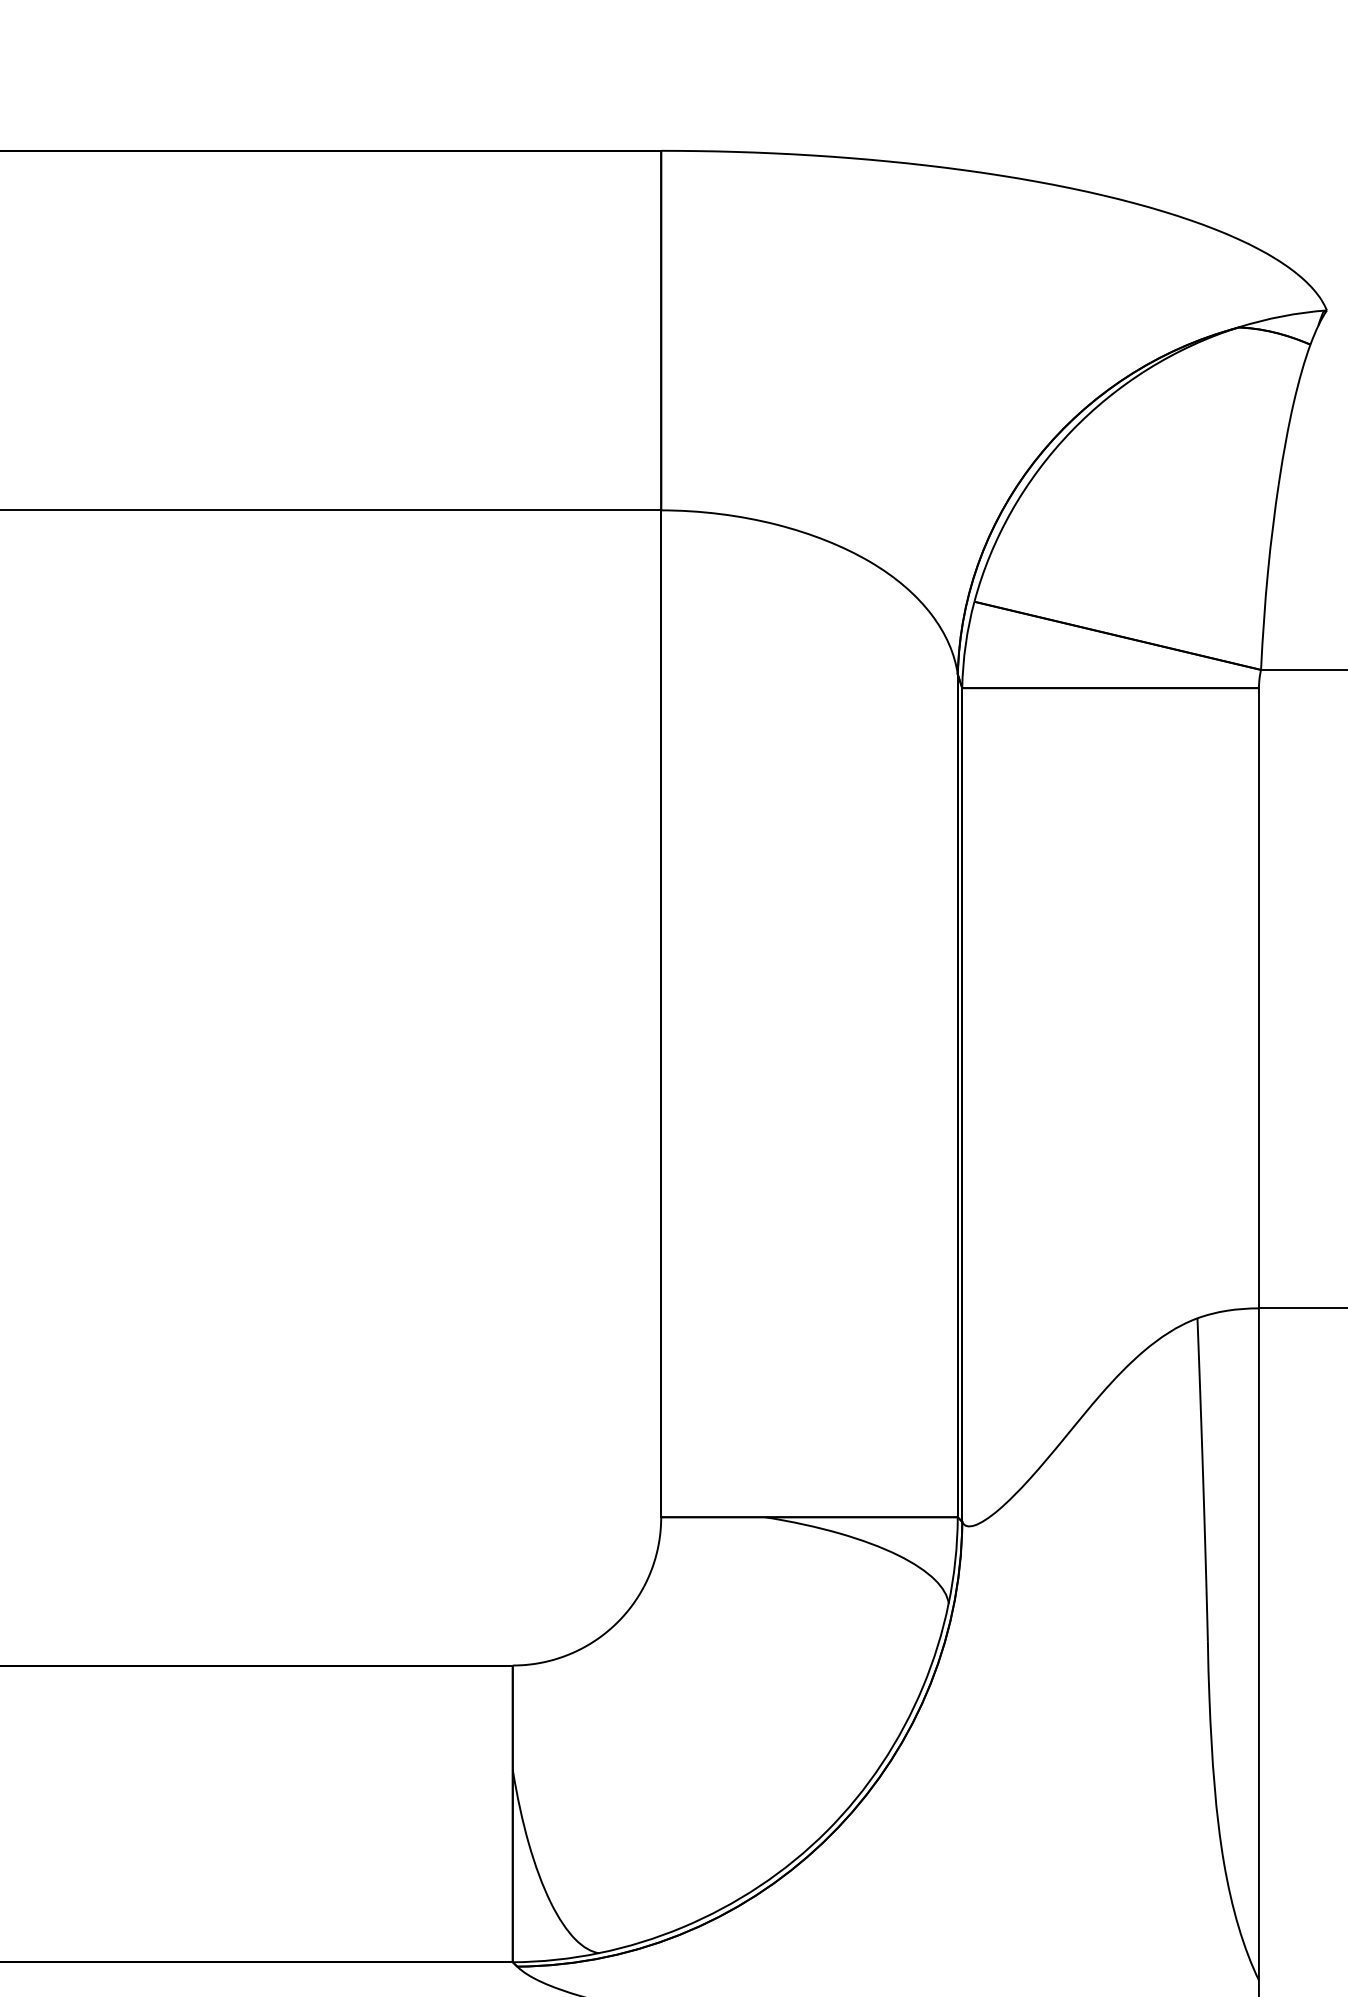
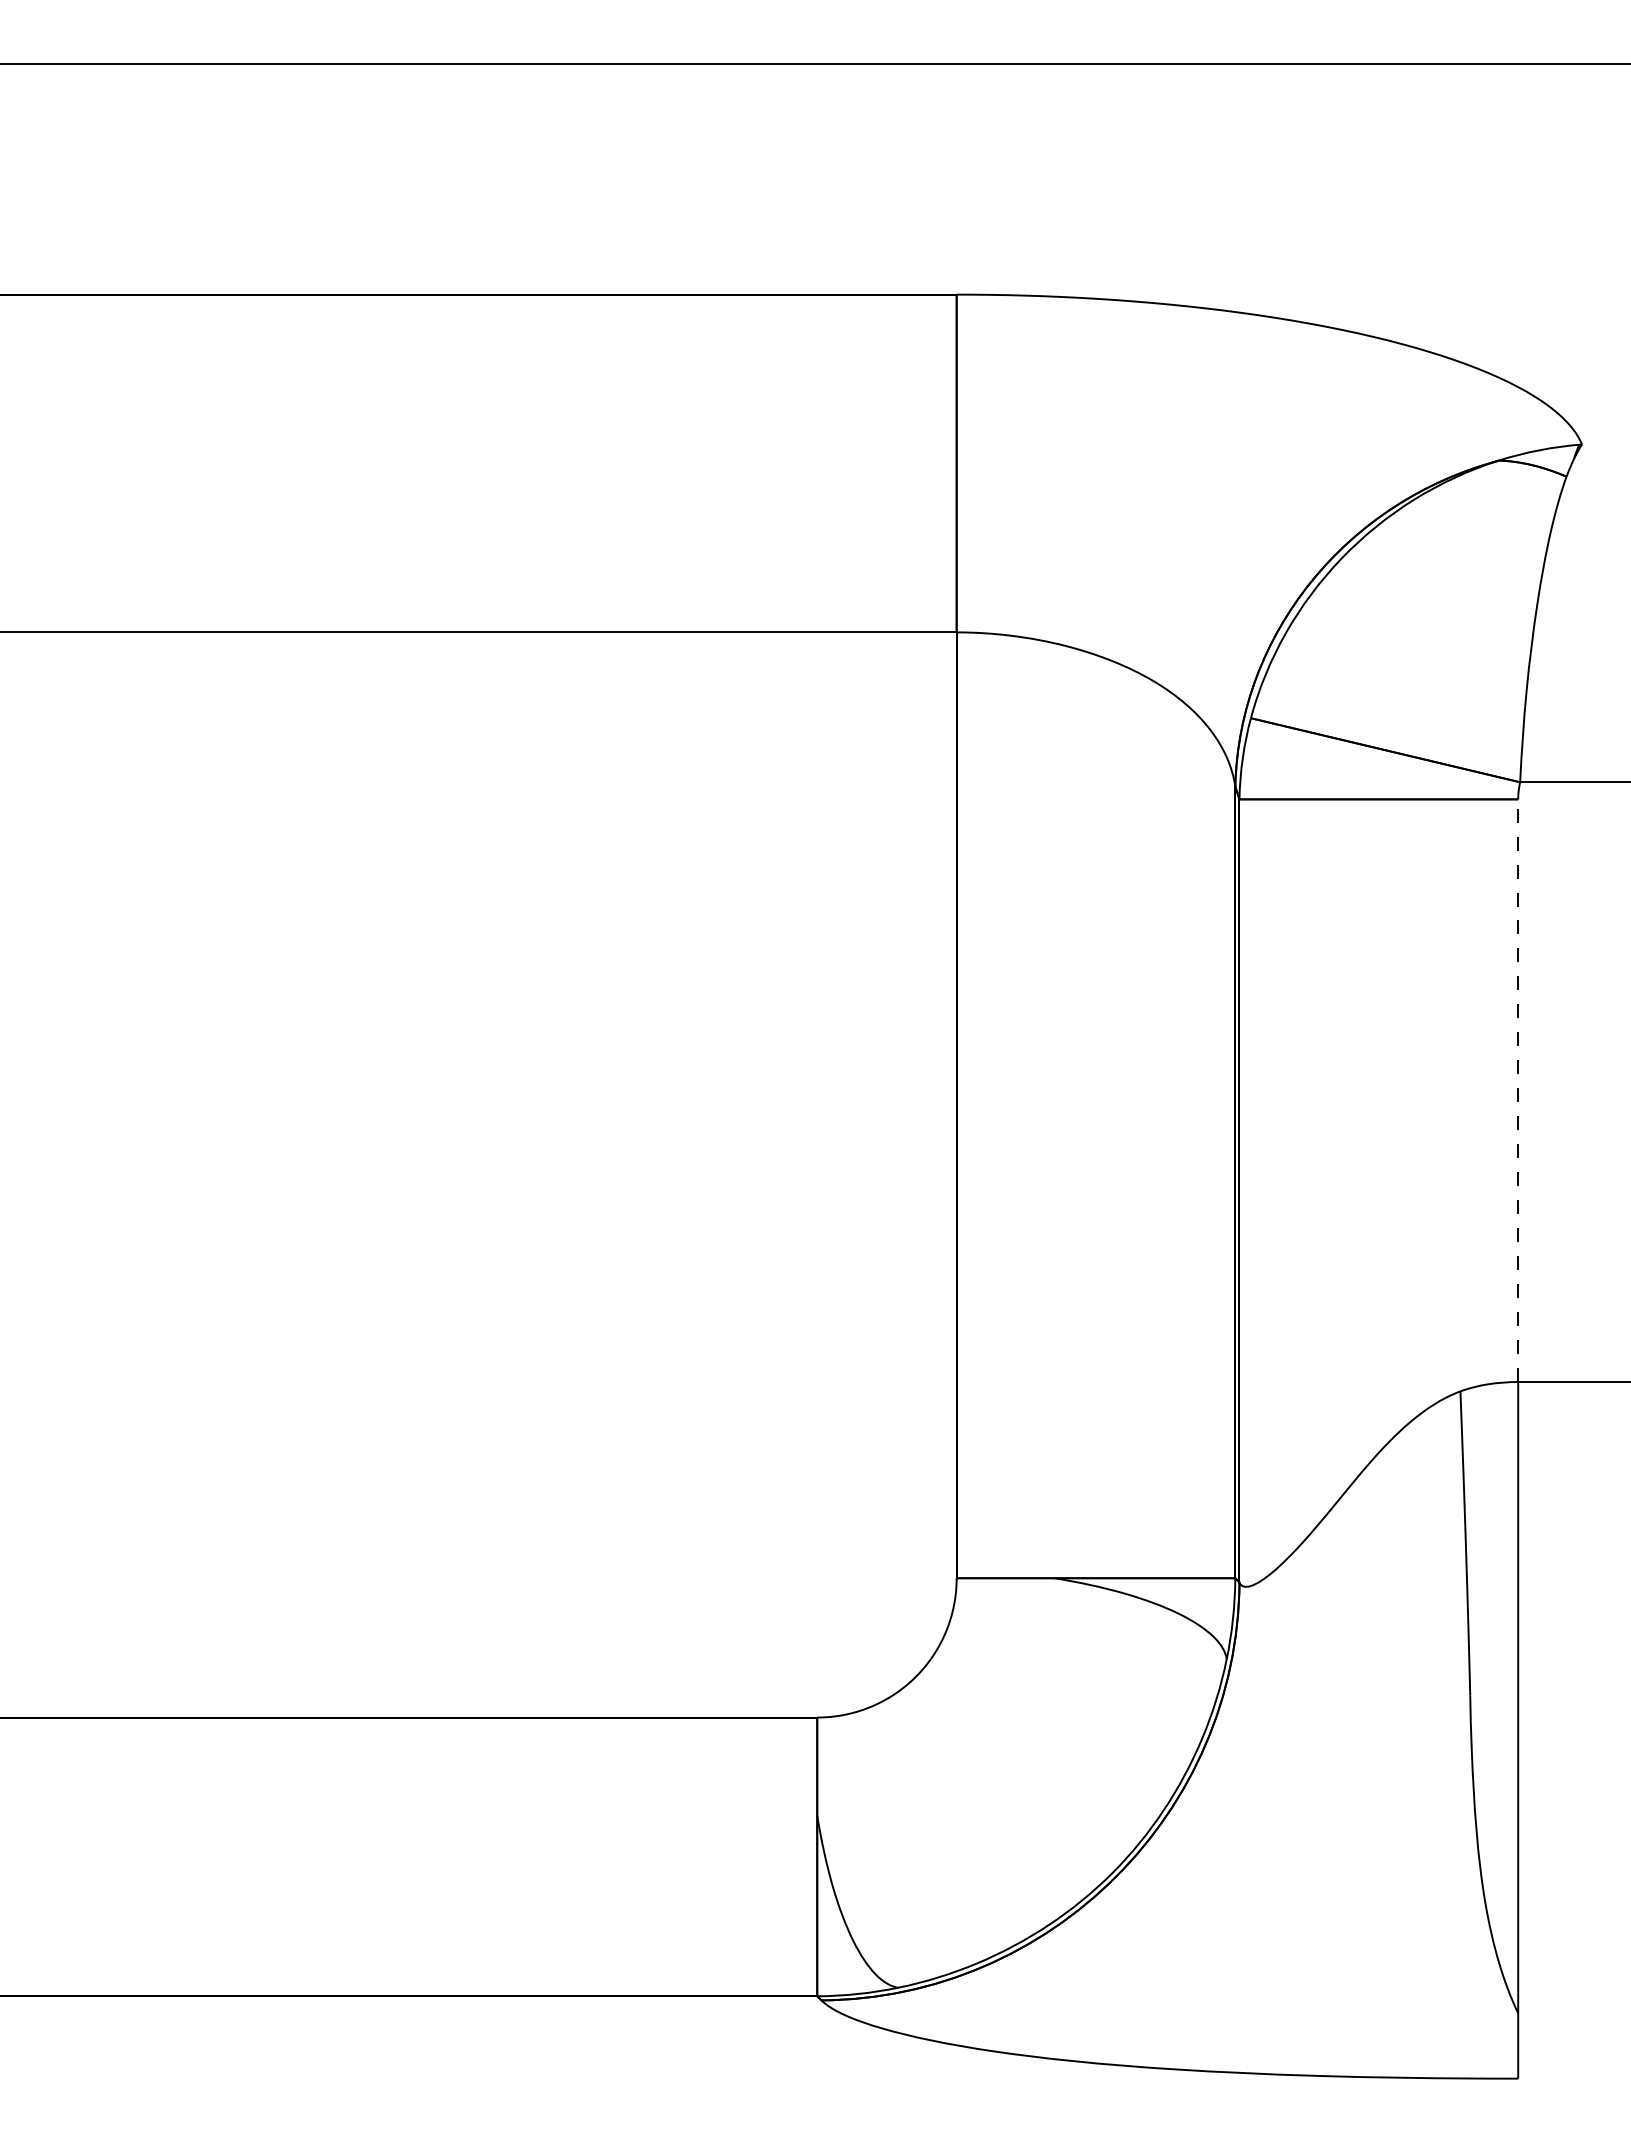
line: (1259, 998) -> (1518, 1090), solid -> dashed

